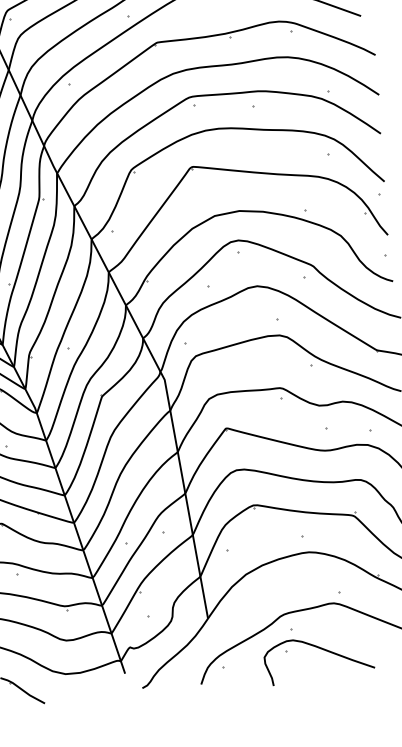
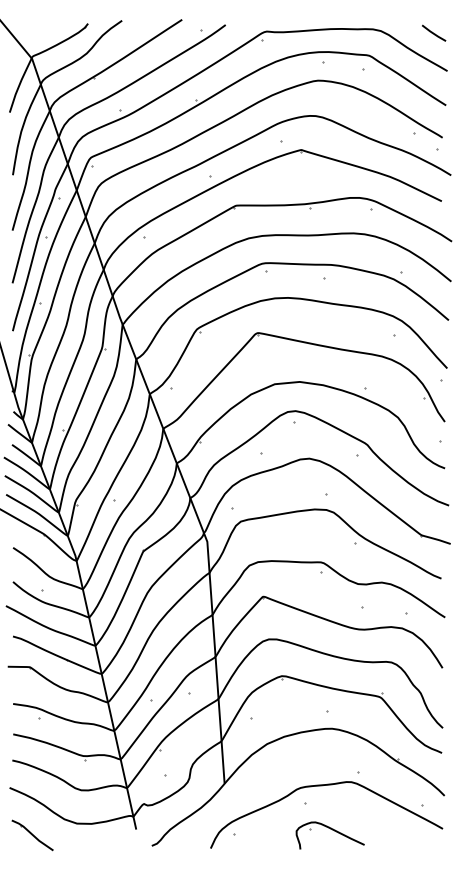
part: (317, 658) -> (329, 835), size x0.62

